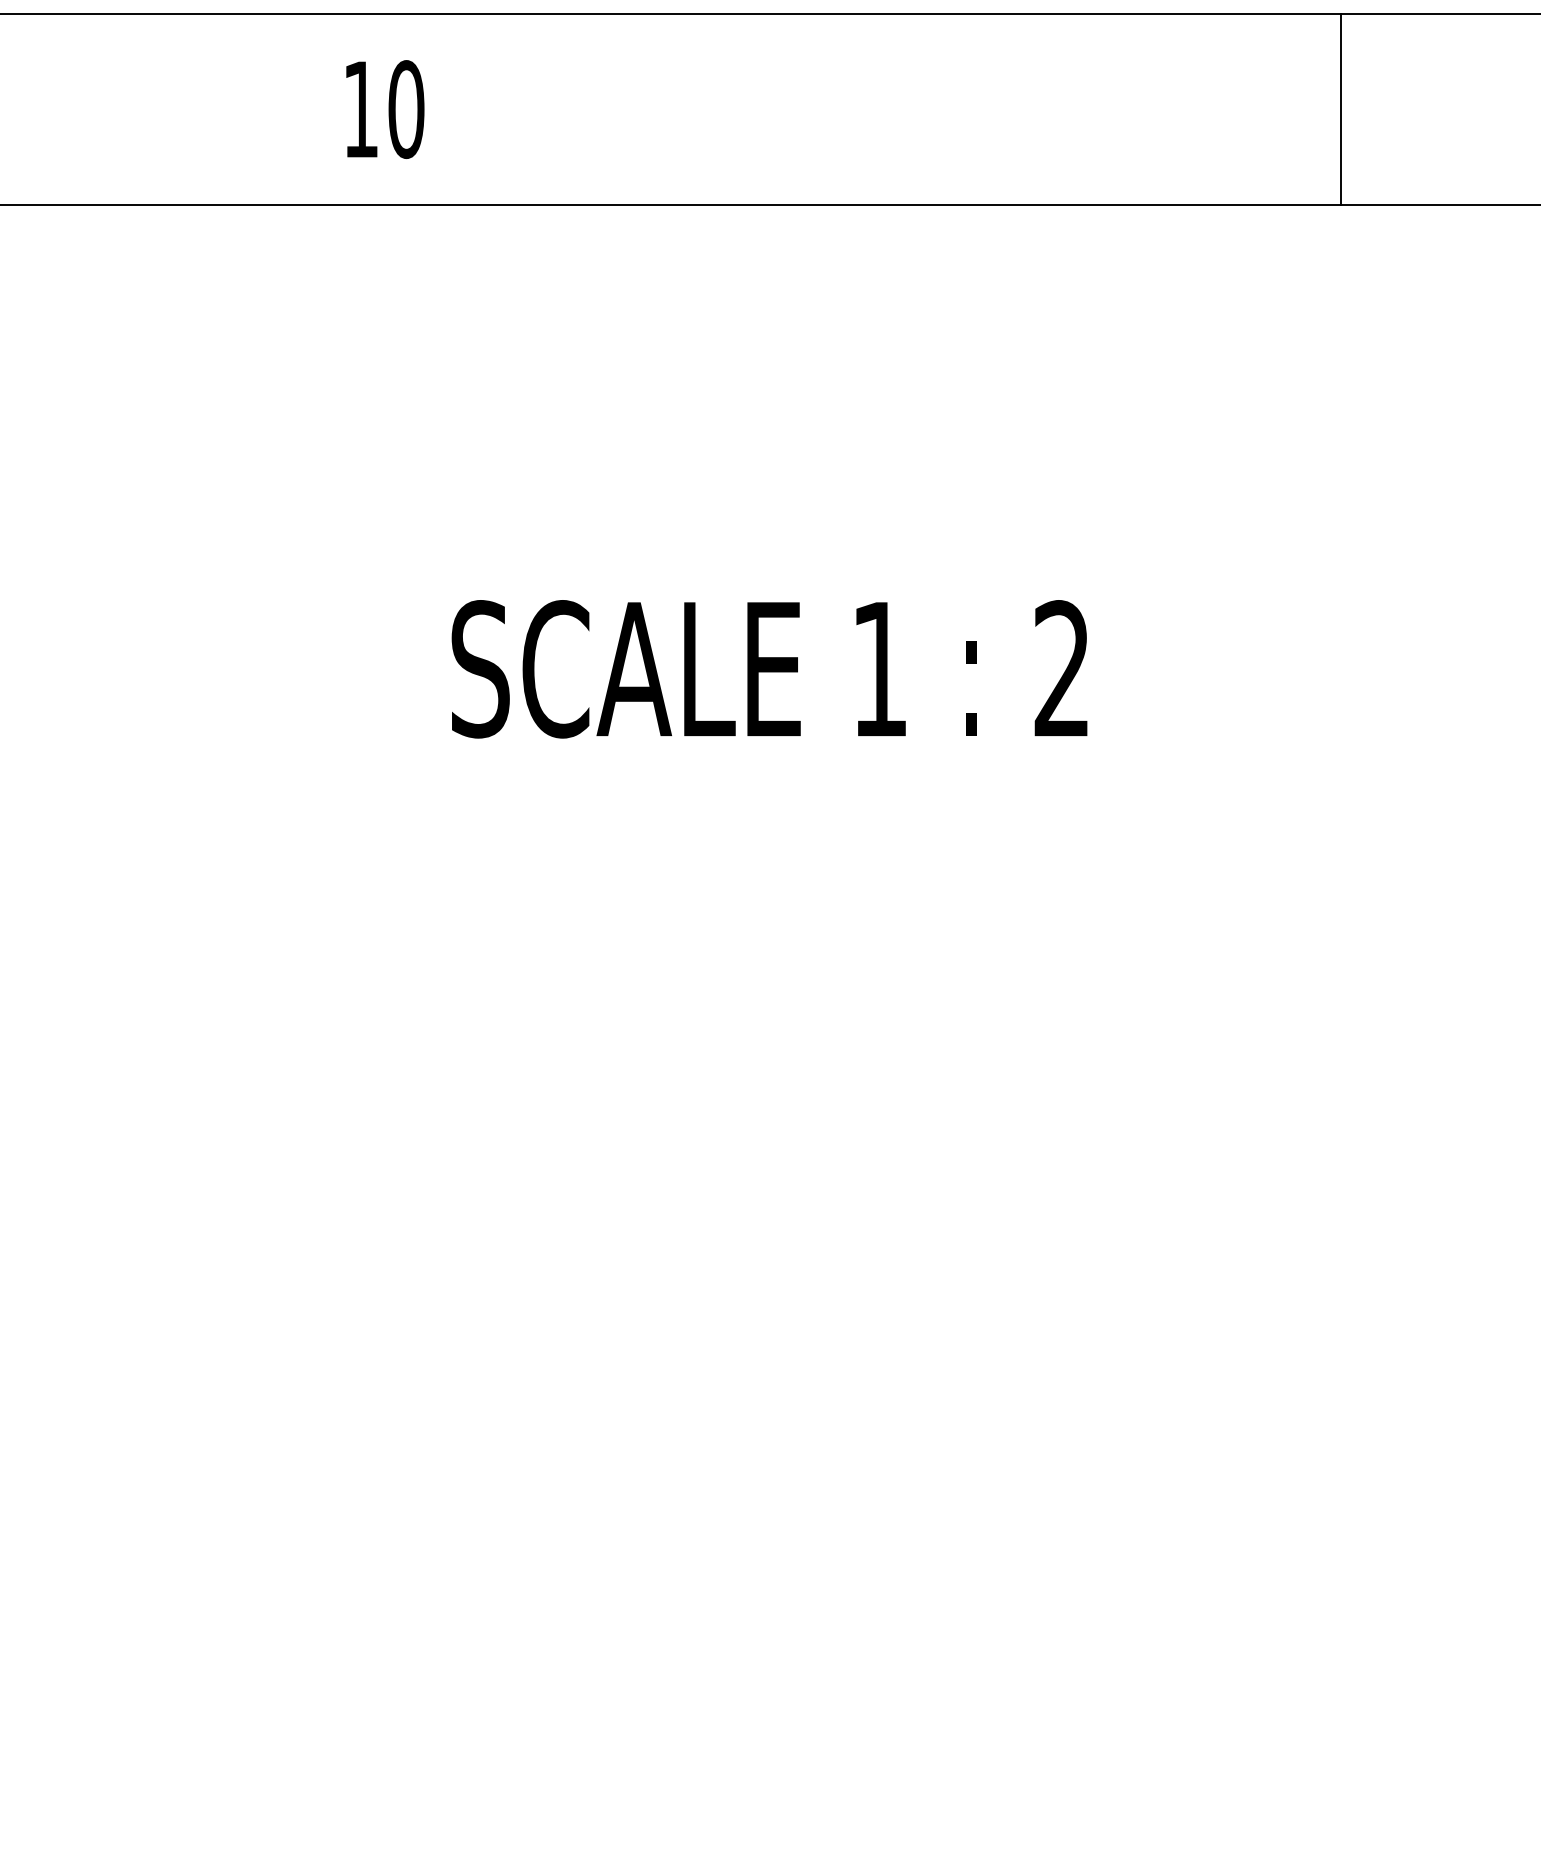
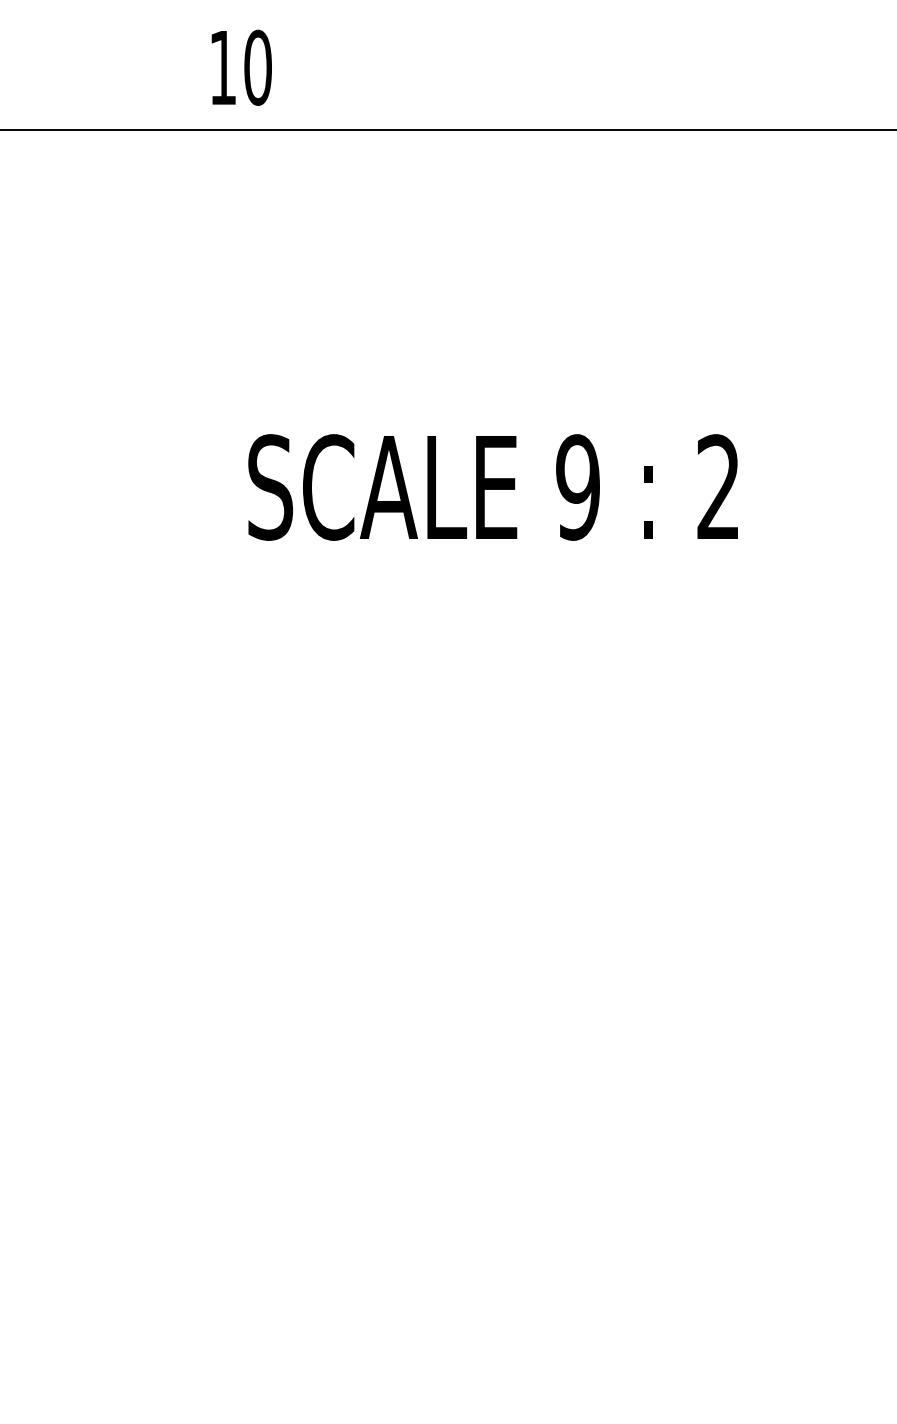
text: (385, 109) -> (241, 67), moved
text: (879, 669) -> (577, 487), 1 -> 9

